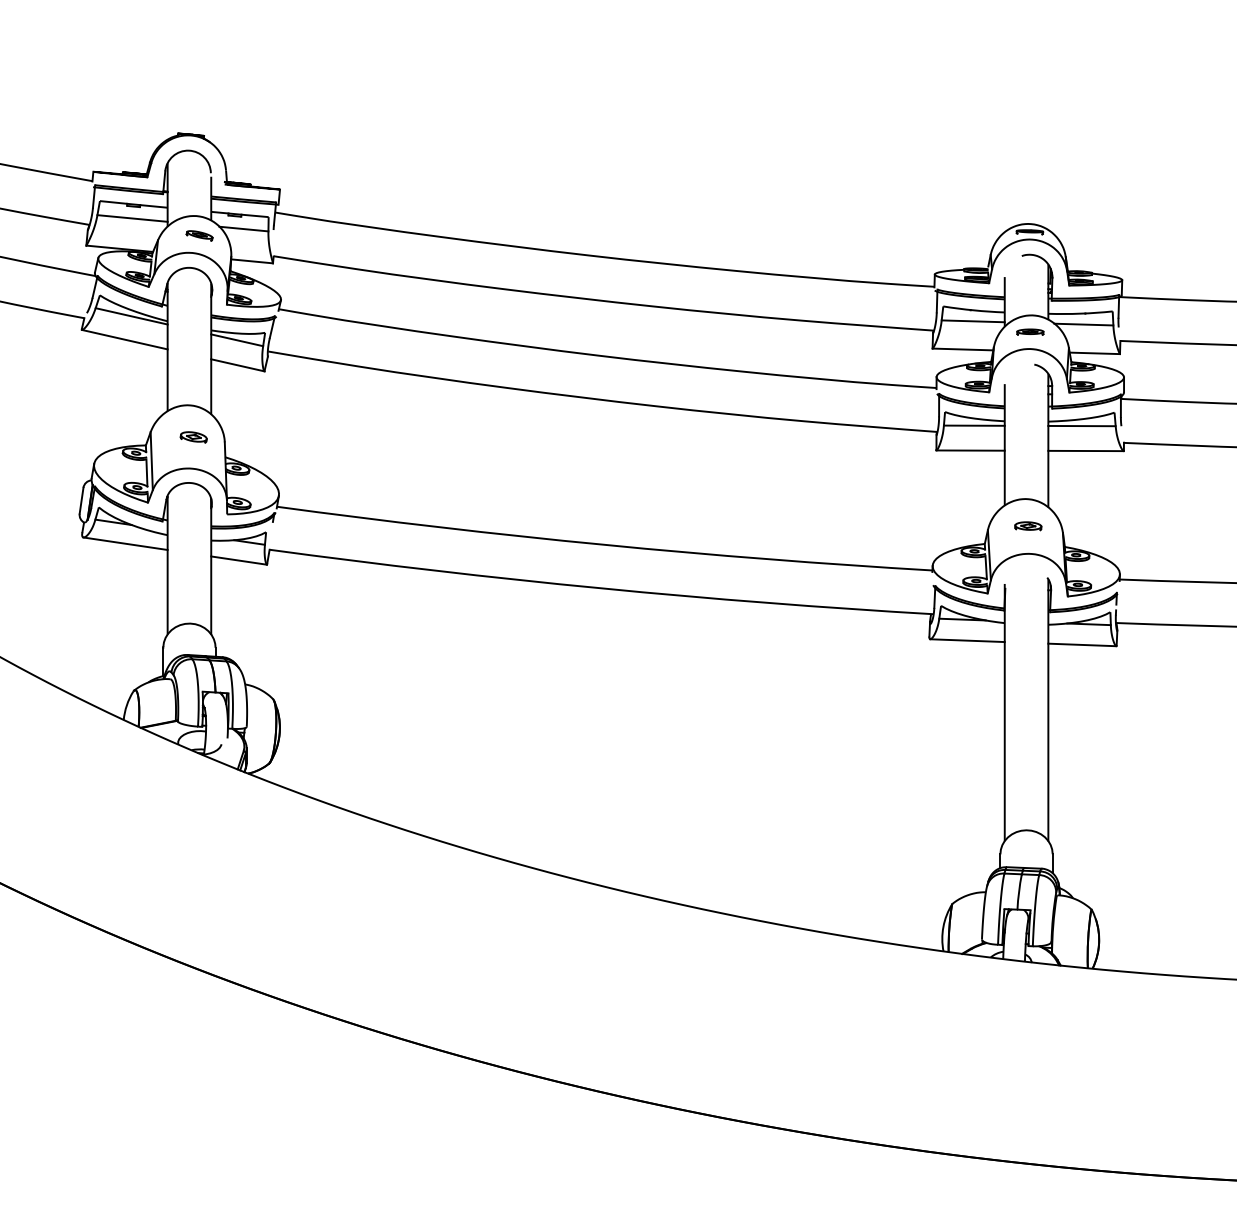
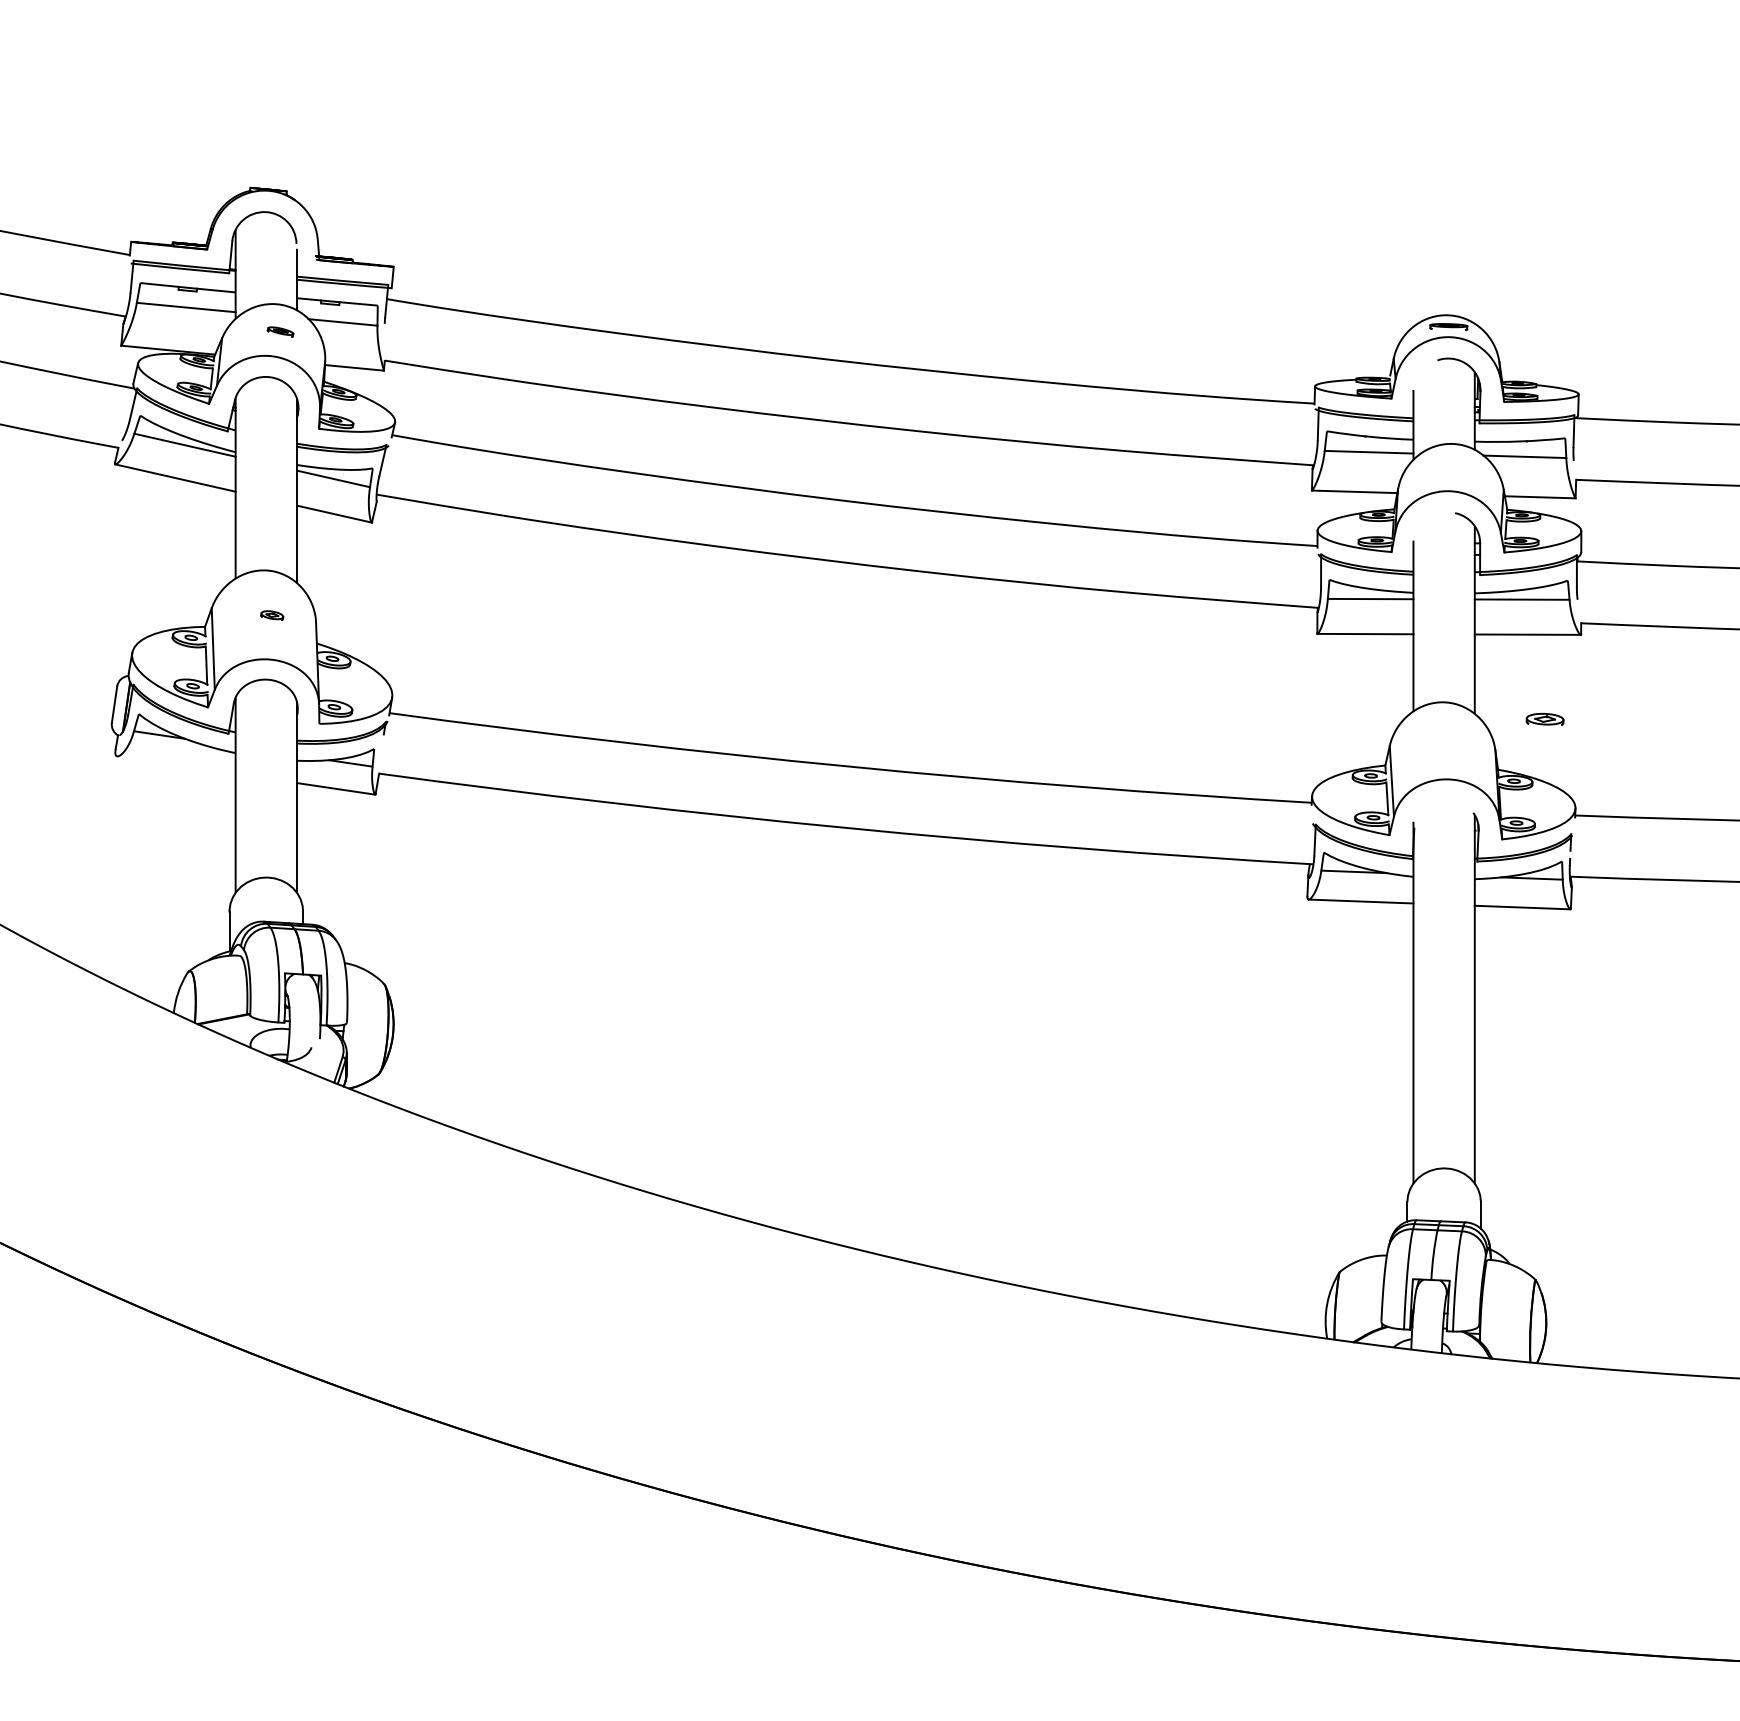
part: (199, 235) -> (280, 331), size x0.7
part: (1030, 331) -> (1449, 466), removed
part: (193, 437) -> (272, 615), size x0.6
part: (1028, 526) -> (1545, 719), moved
line: (125, 543) -> (176, 764), removed

